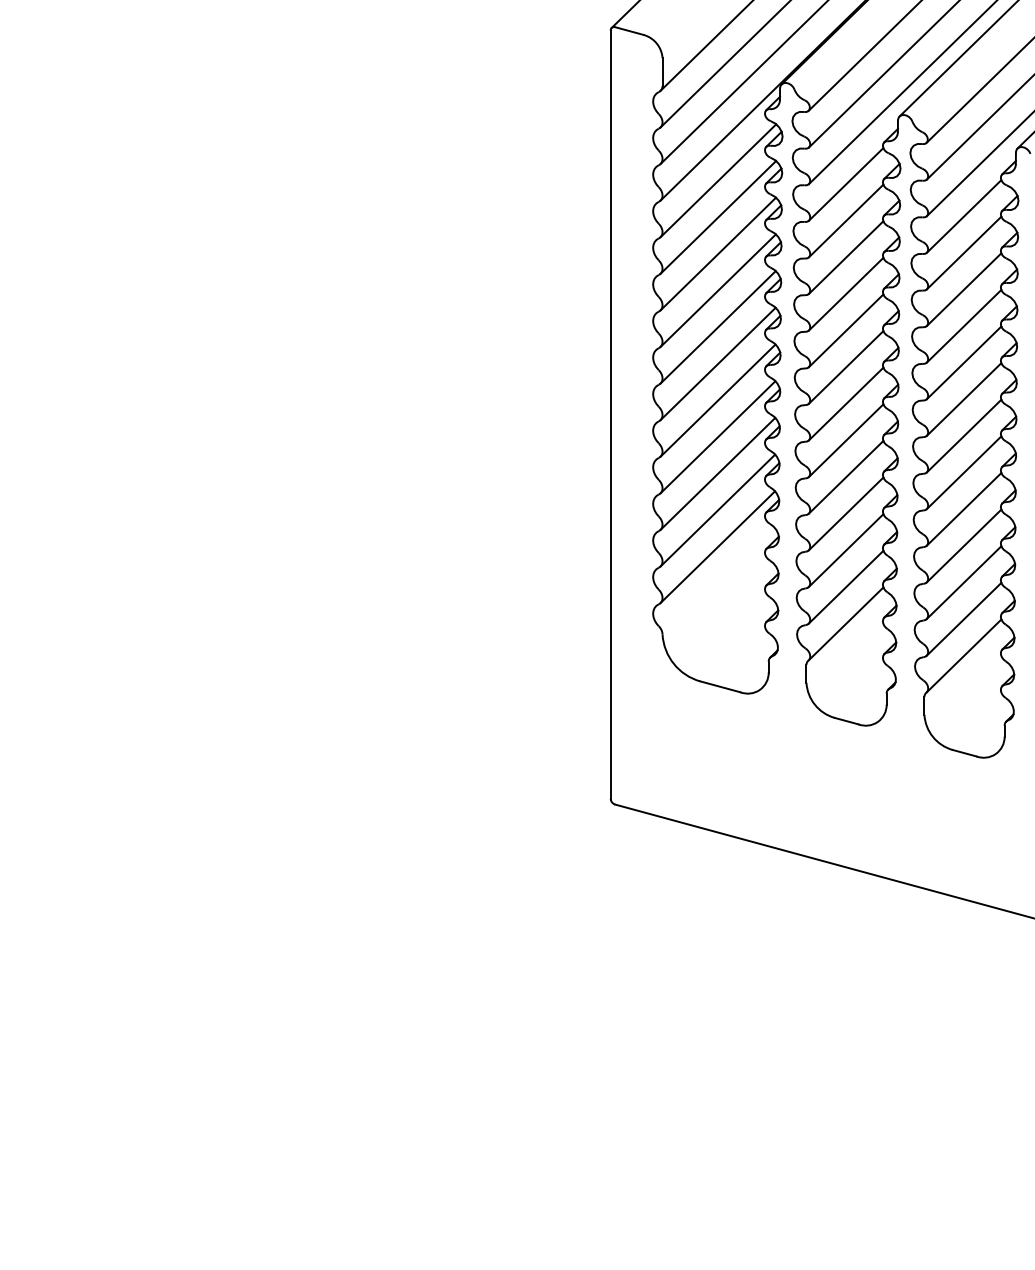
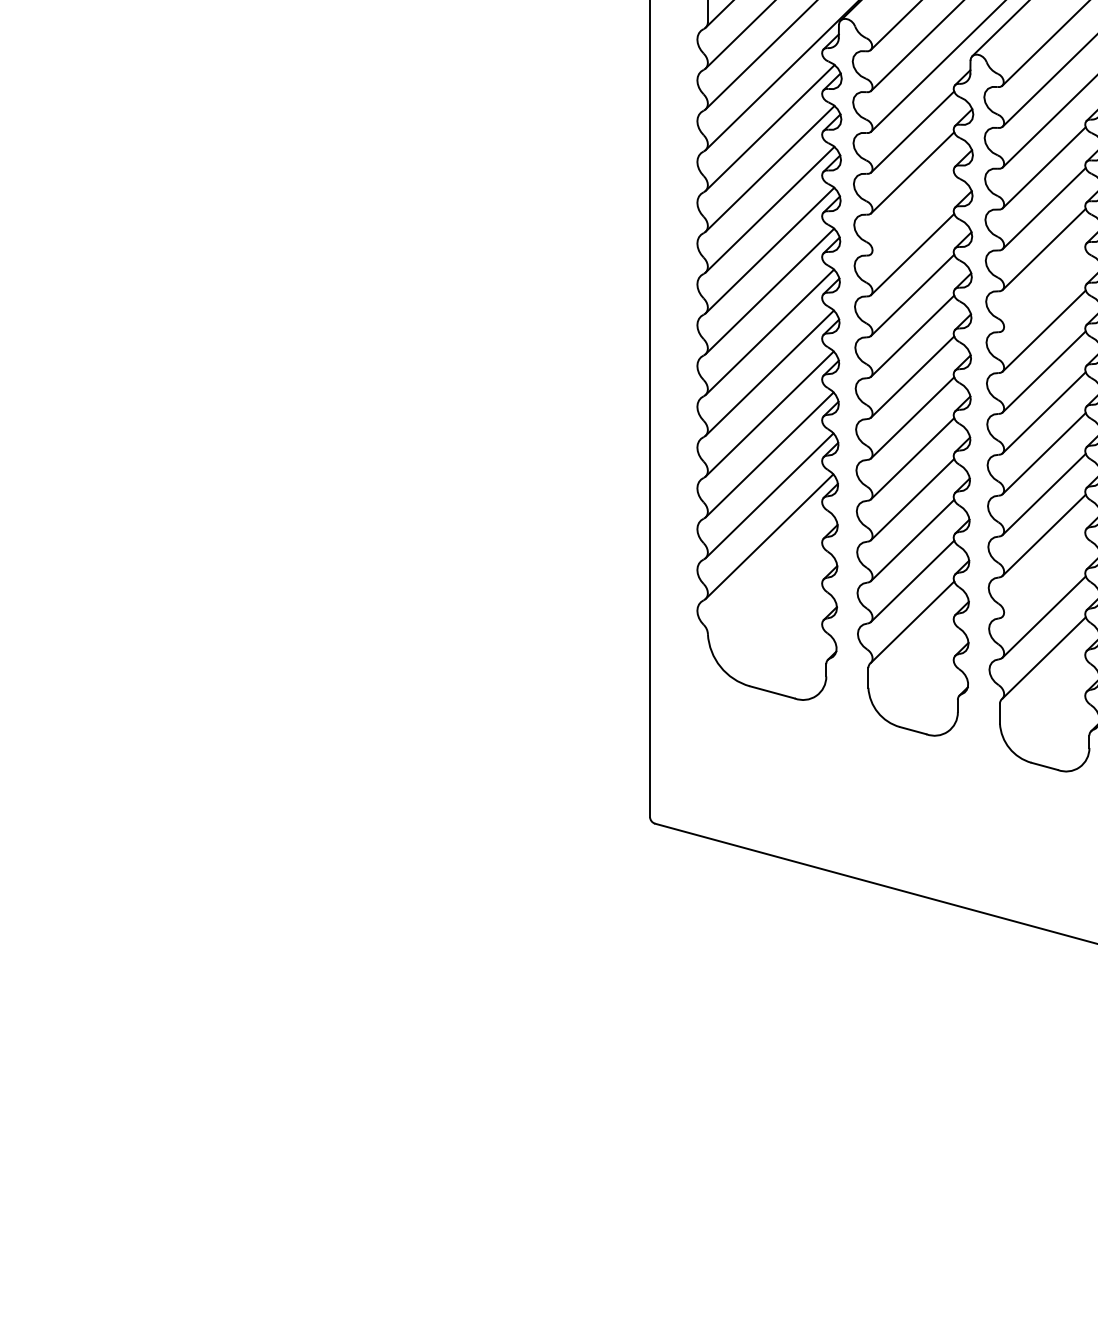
line: (845, 257) -> (911, 213), removed
line: (963, 325) -> (1043, 289), removed
line: (963, 582) -> (1043, 576), removed

